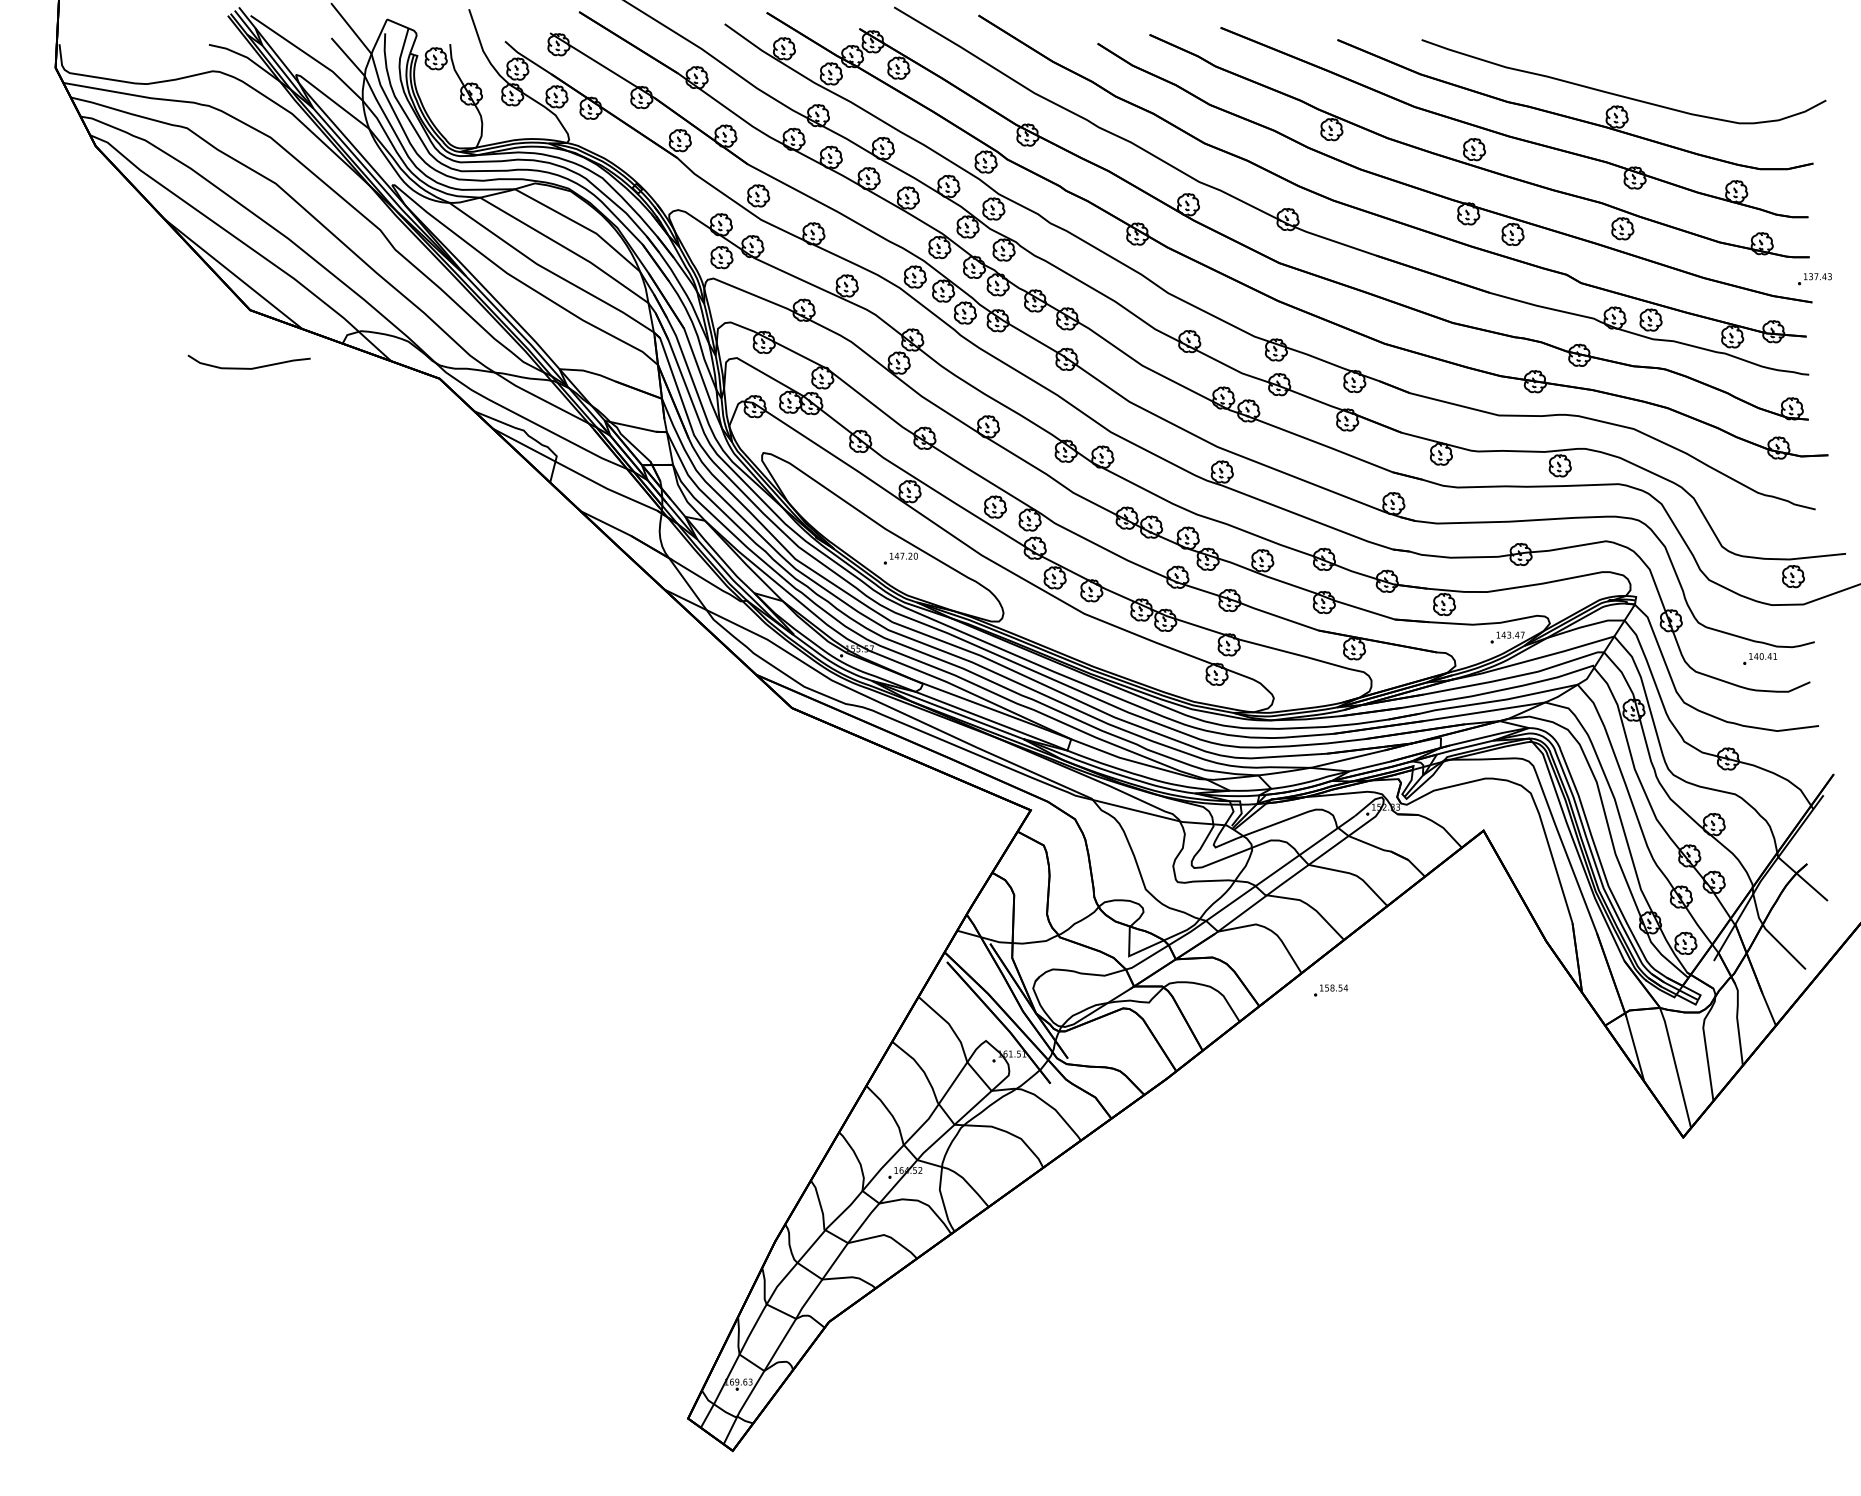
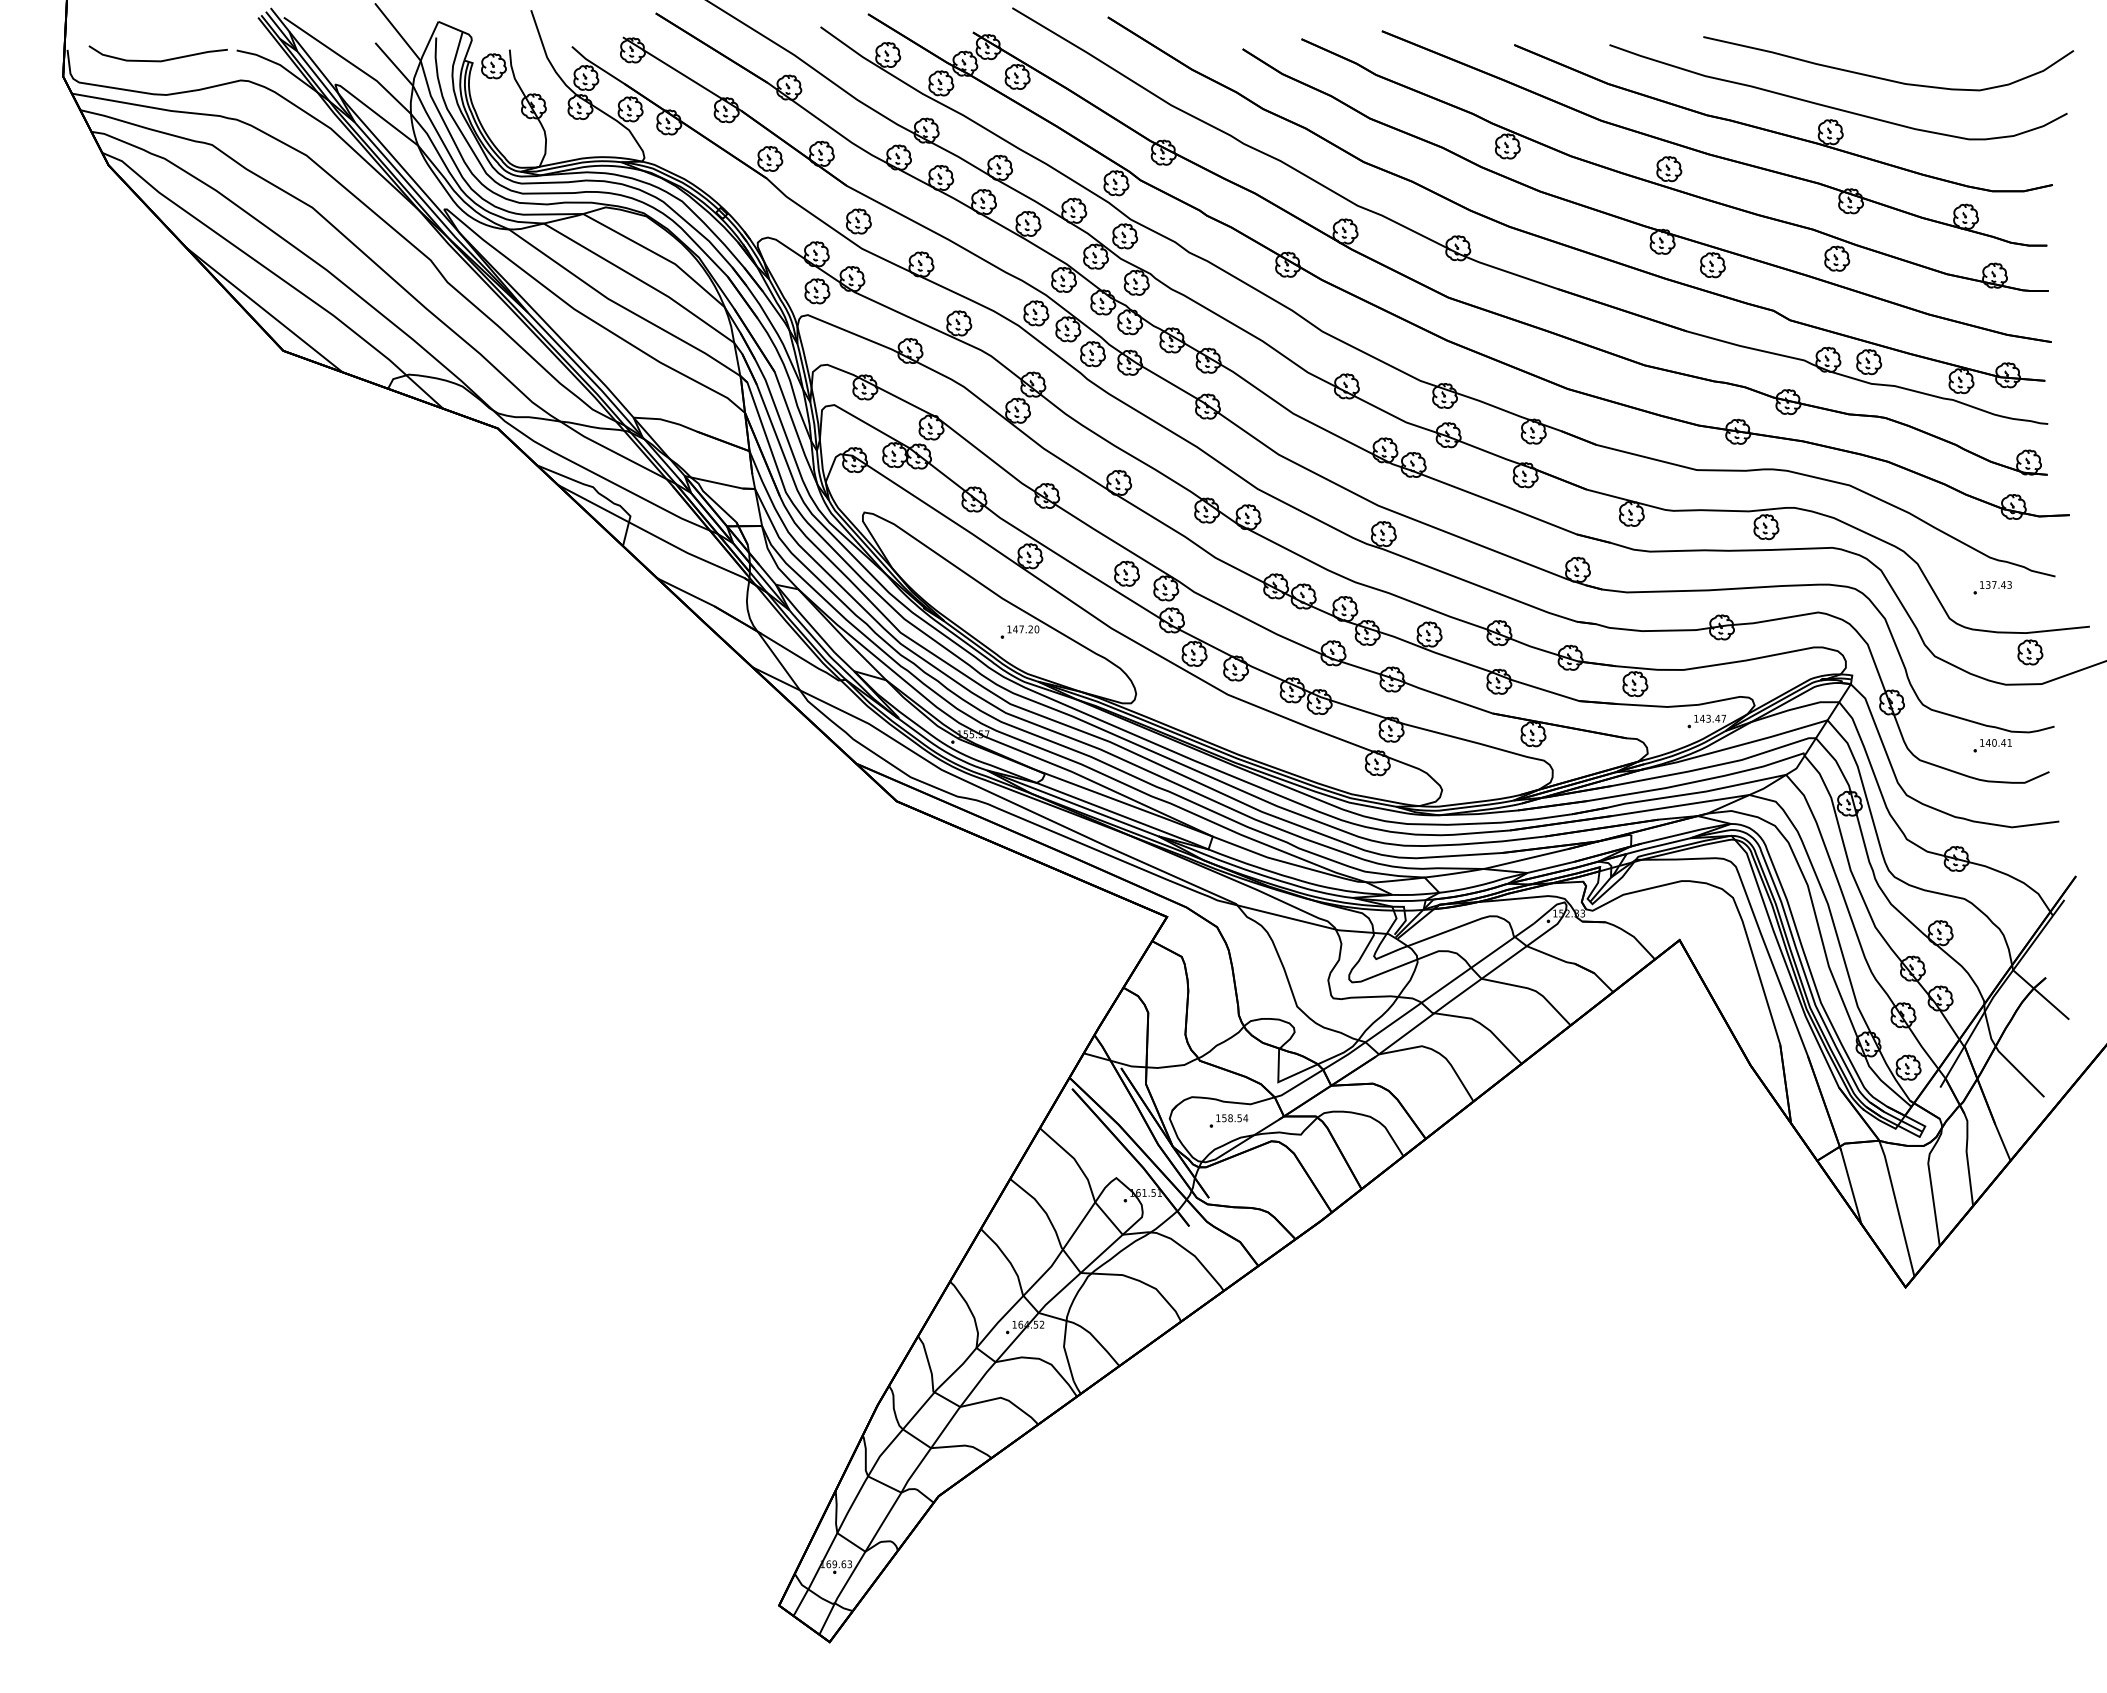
curve: (1666, 69) -> (1886, 78), added
part: (1814, 278) -> (1992, 587), moved
curve: (248, 368) -> (157, 60), moved
part: (1330, 990) -> (1228, 1120), moved

